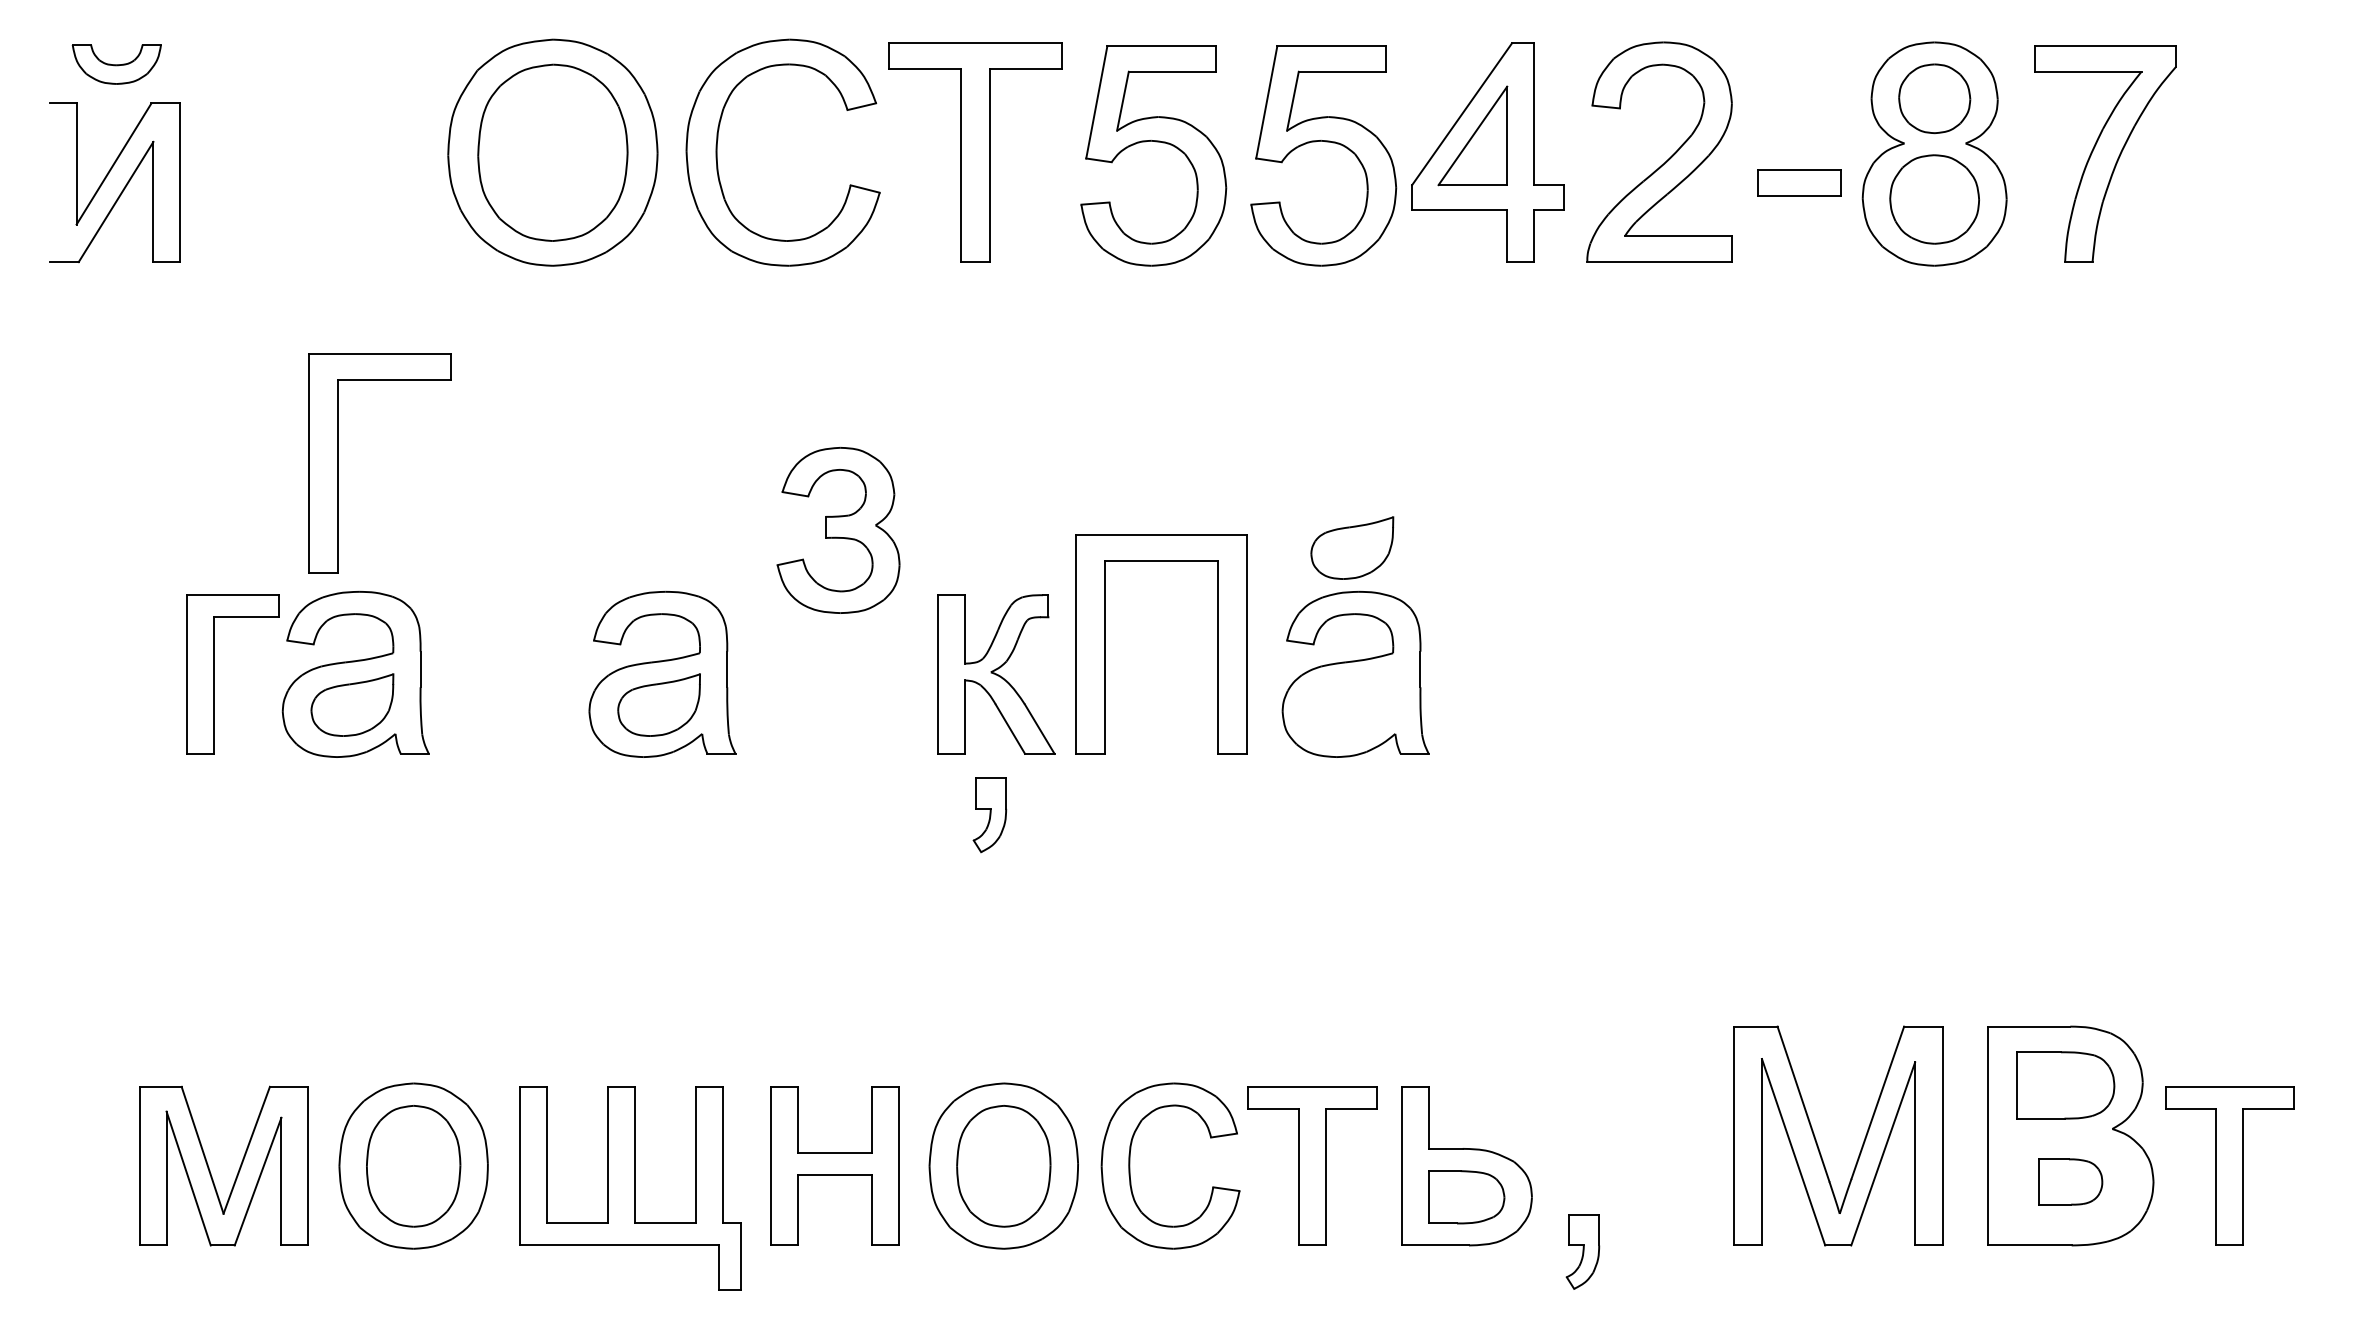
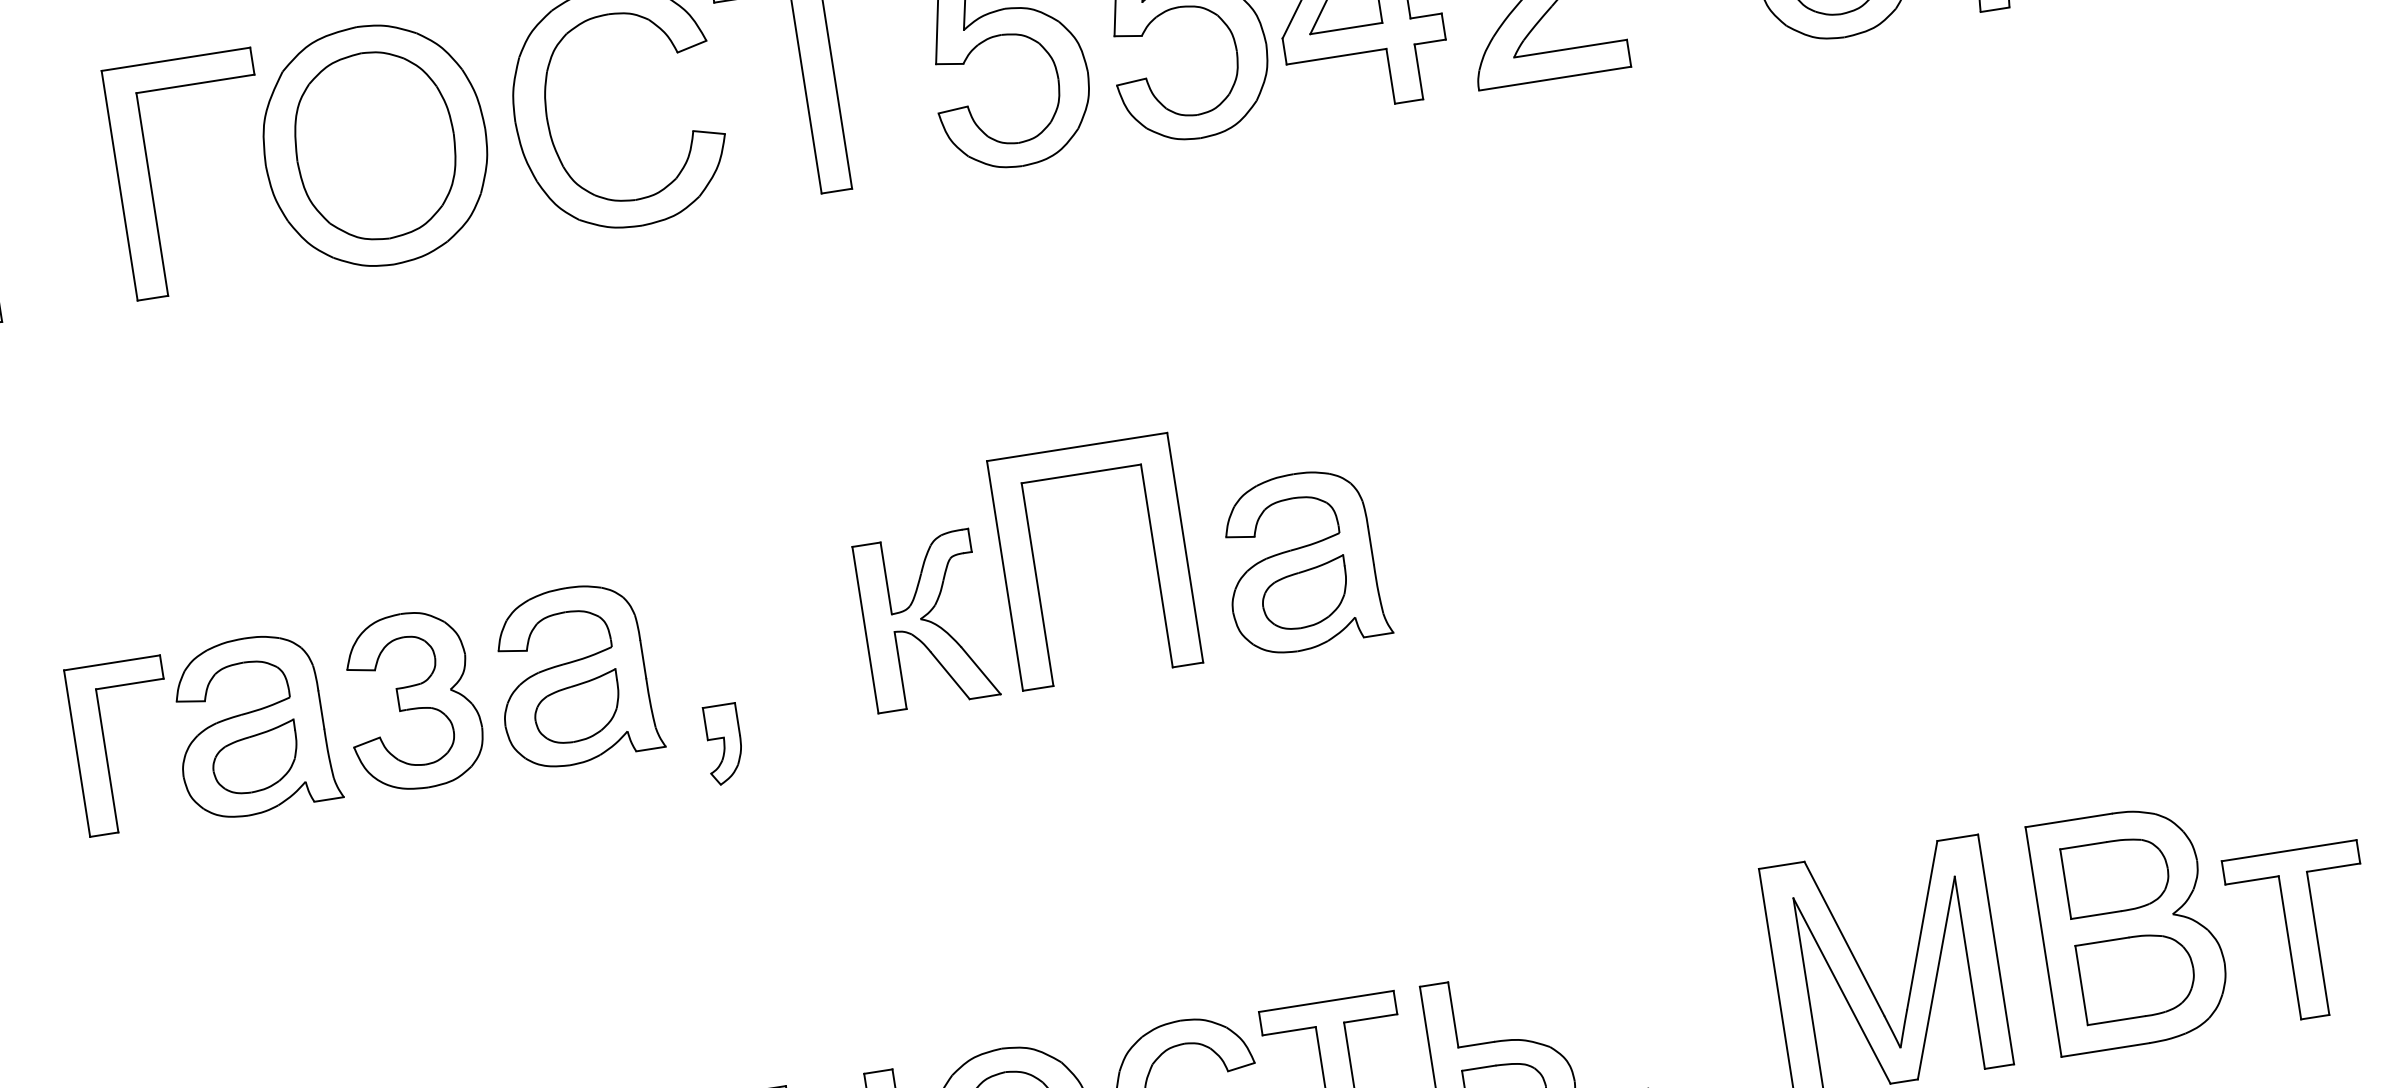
part: (338, 463) -> (150, 180), moved
part: (838, 530) -> (412, 701), moved
part: (1352, 547) -> (1305, 593), moved
part: (989, 815) -> (723, 744), moved
part: (2070, 1181) -> (2137, 976), size x1.67

